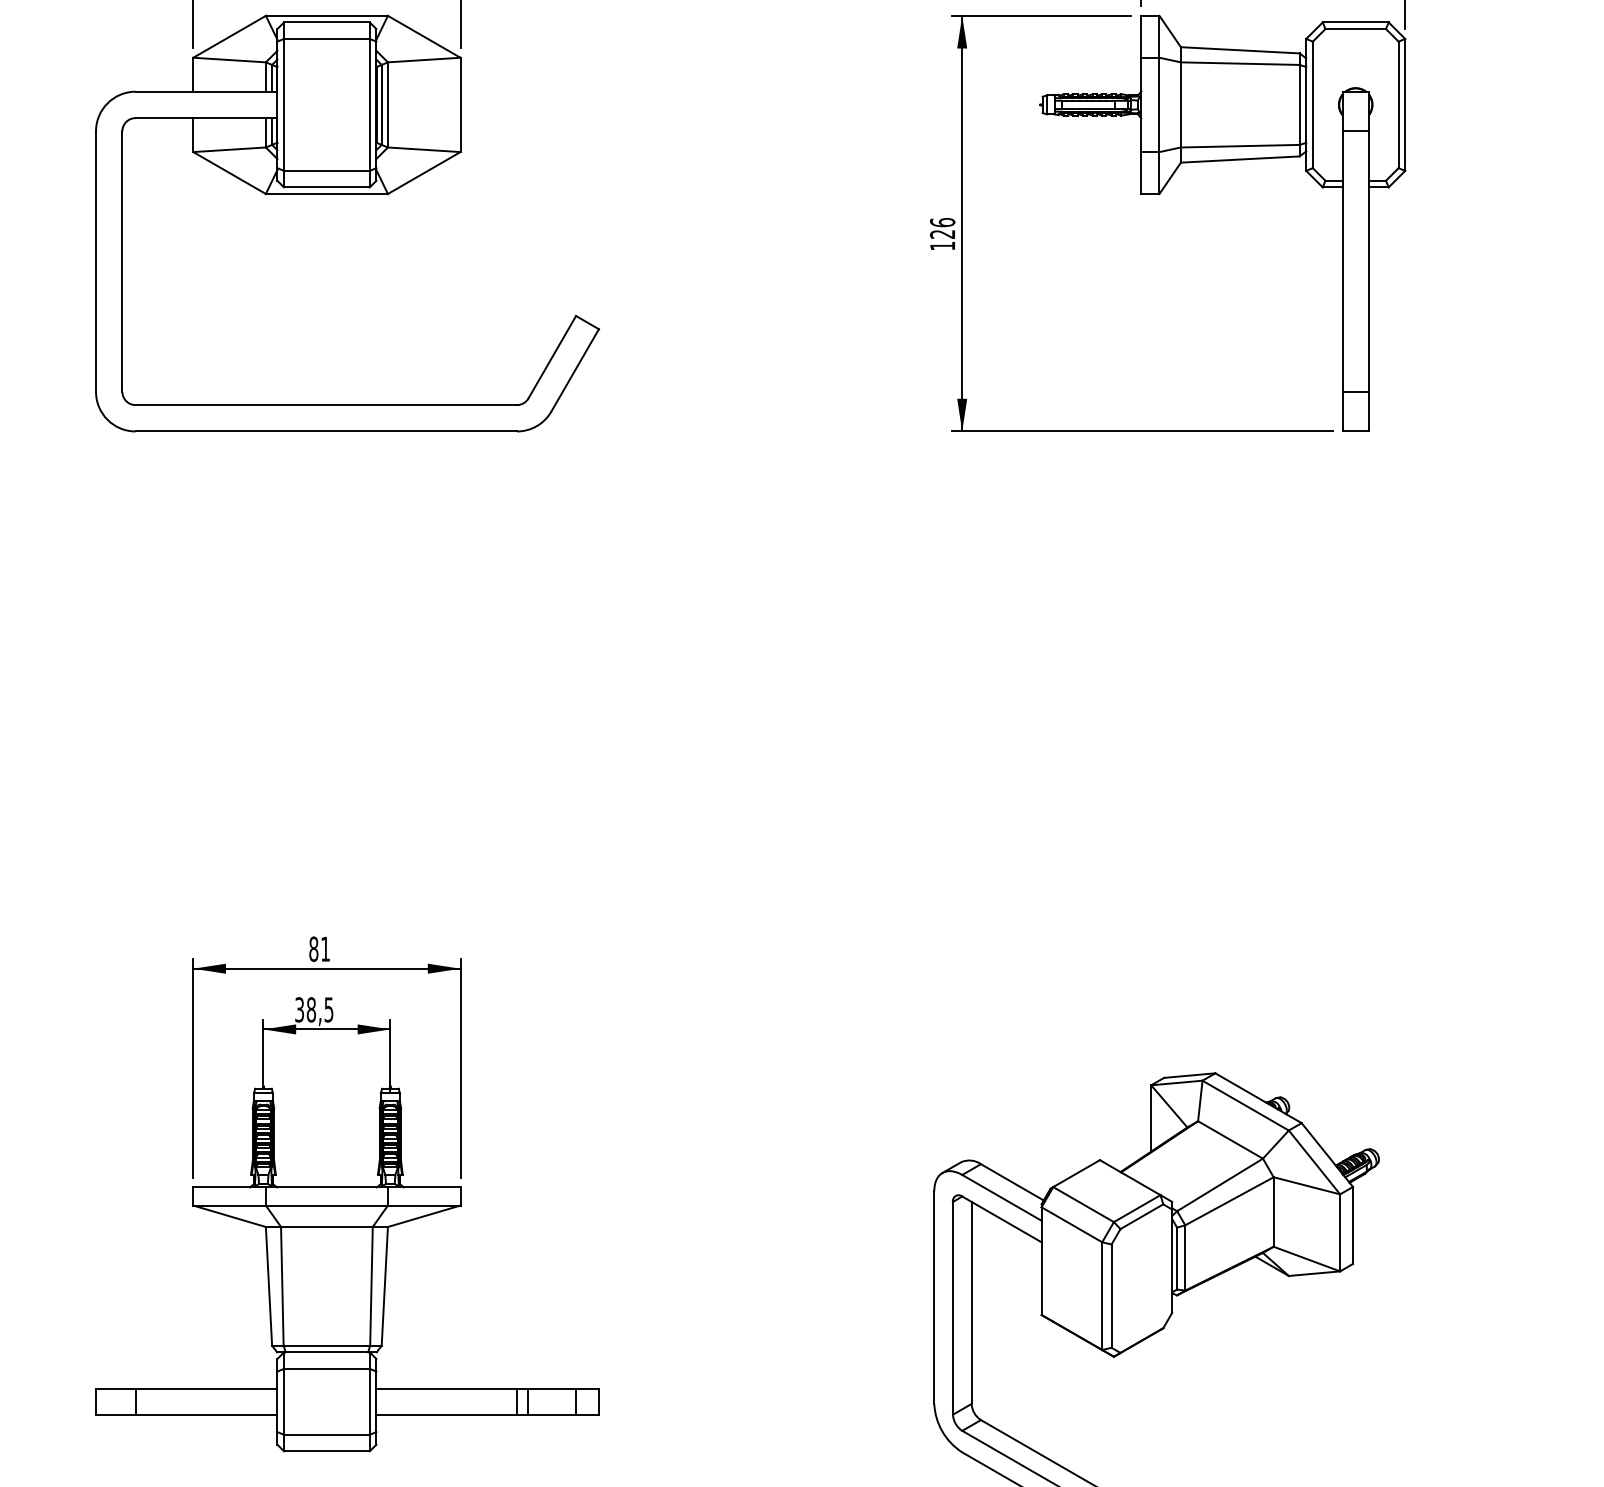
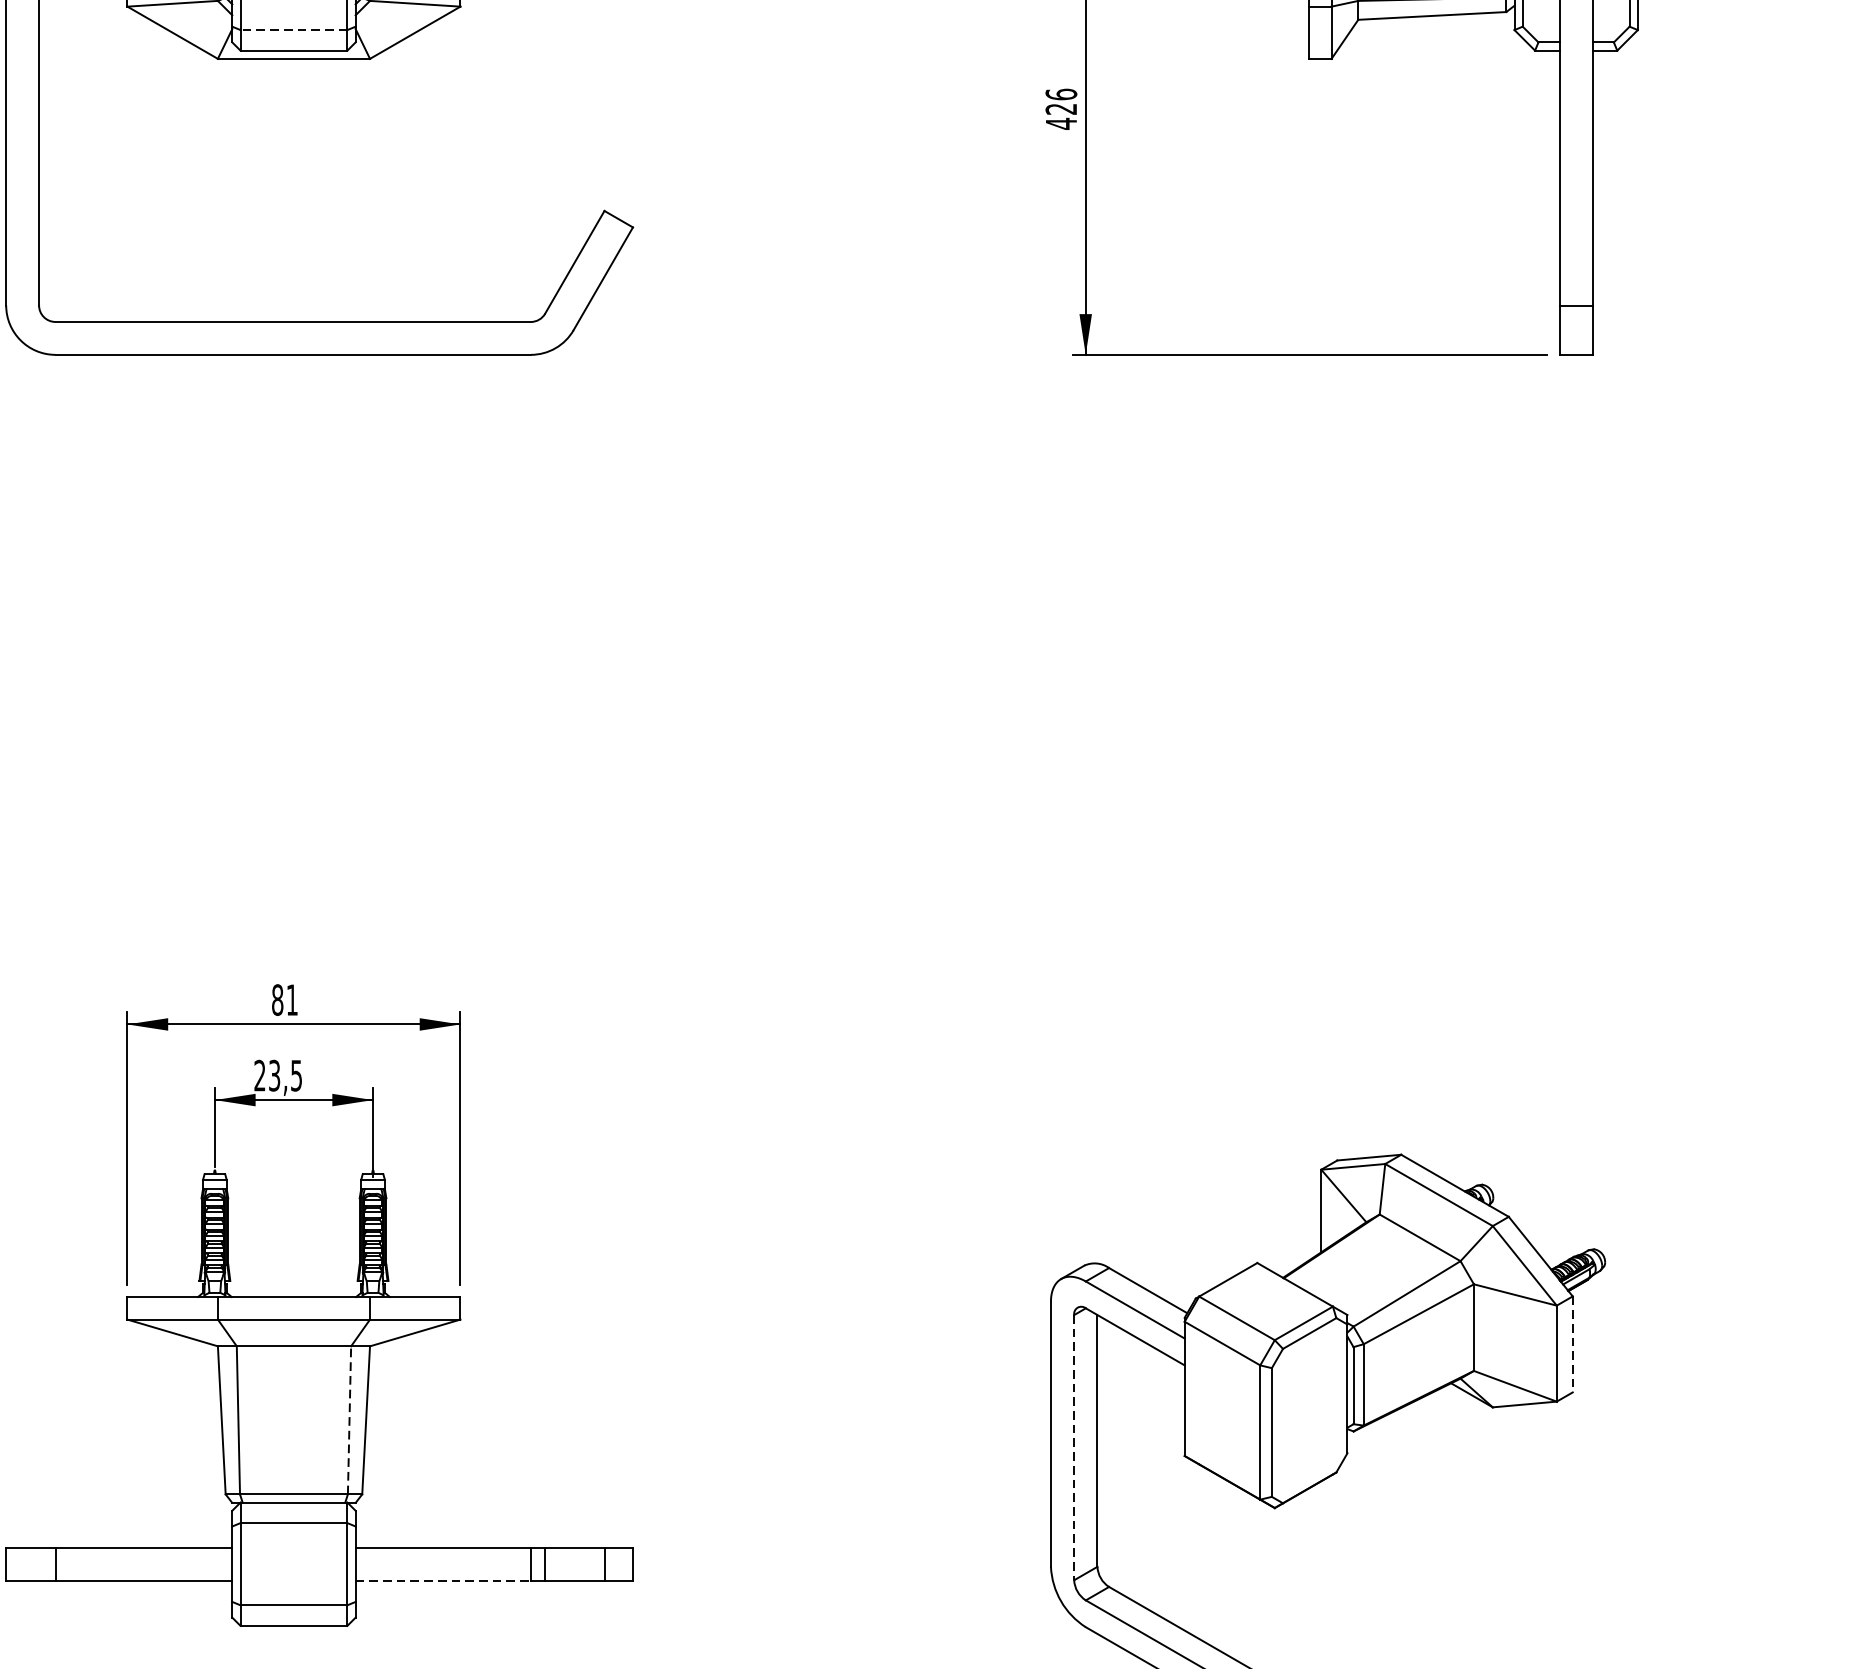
line: (326, 170) -> (293, 29), solid -> dashed
text: (942, 246) -> (1061, 124), 126 -> 426
text: (305, 1009) -> (267, 1075), 38,5 -> 23,5
line: (1352, 1225) -> (1572, 1344), solid -> dashed
line: (371, 1285) -> (349, 1419), solid -> dashed
line: (952, 1308) -> (1073, 1447), solid -> dashed
line: (447, 1415) -> (444, 1581), solid -> dashed

